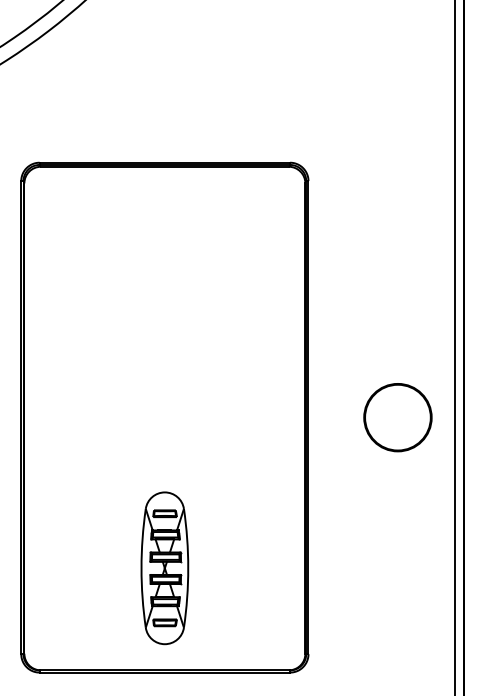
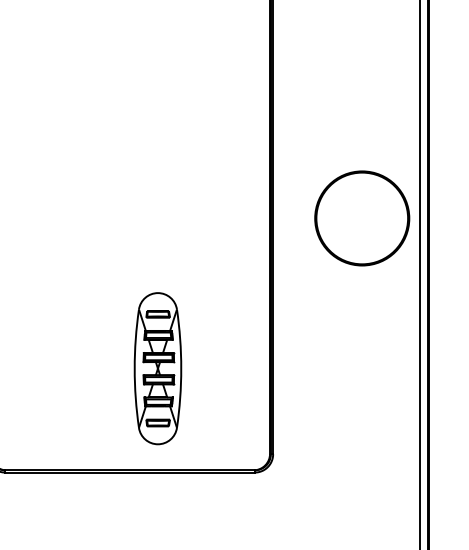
circle: (397, 417) -> (361, 218), size x1.4
part: (164, 568) -> (157, 368), moved

